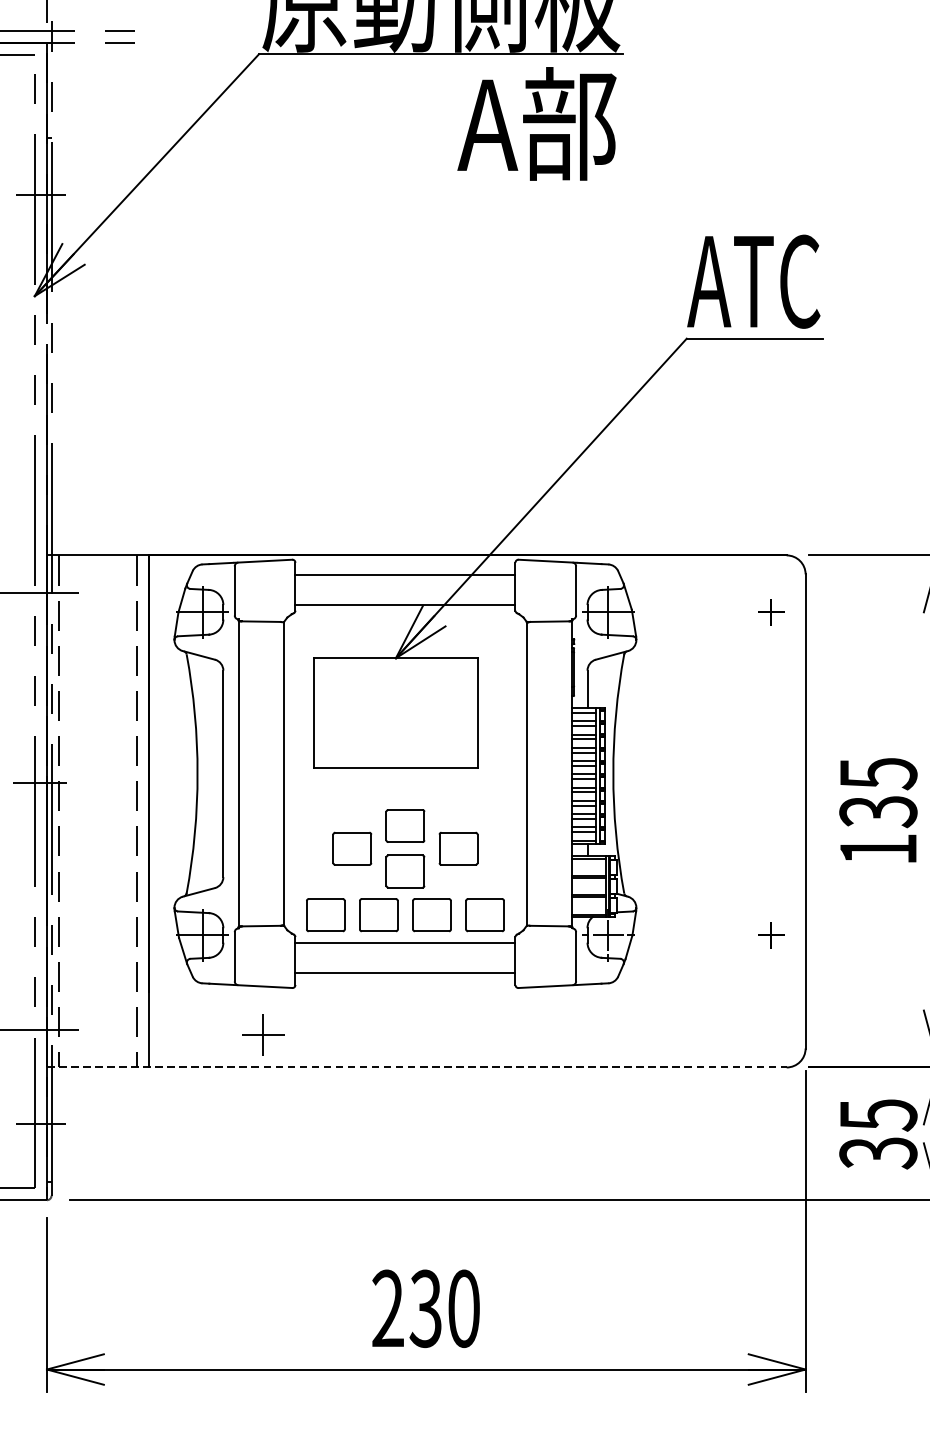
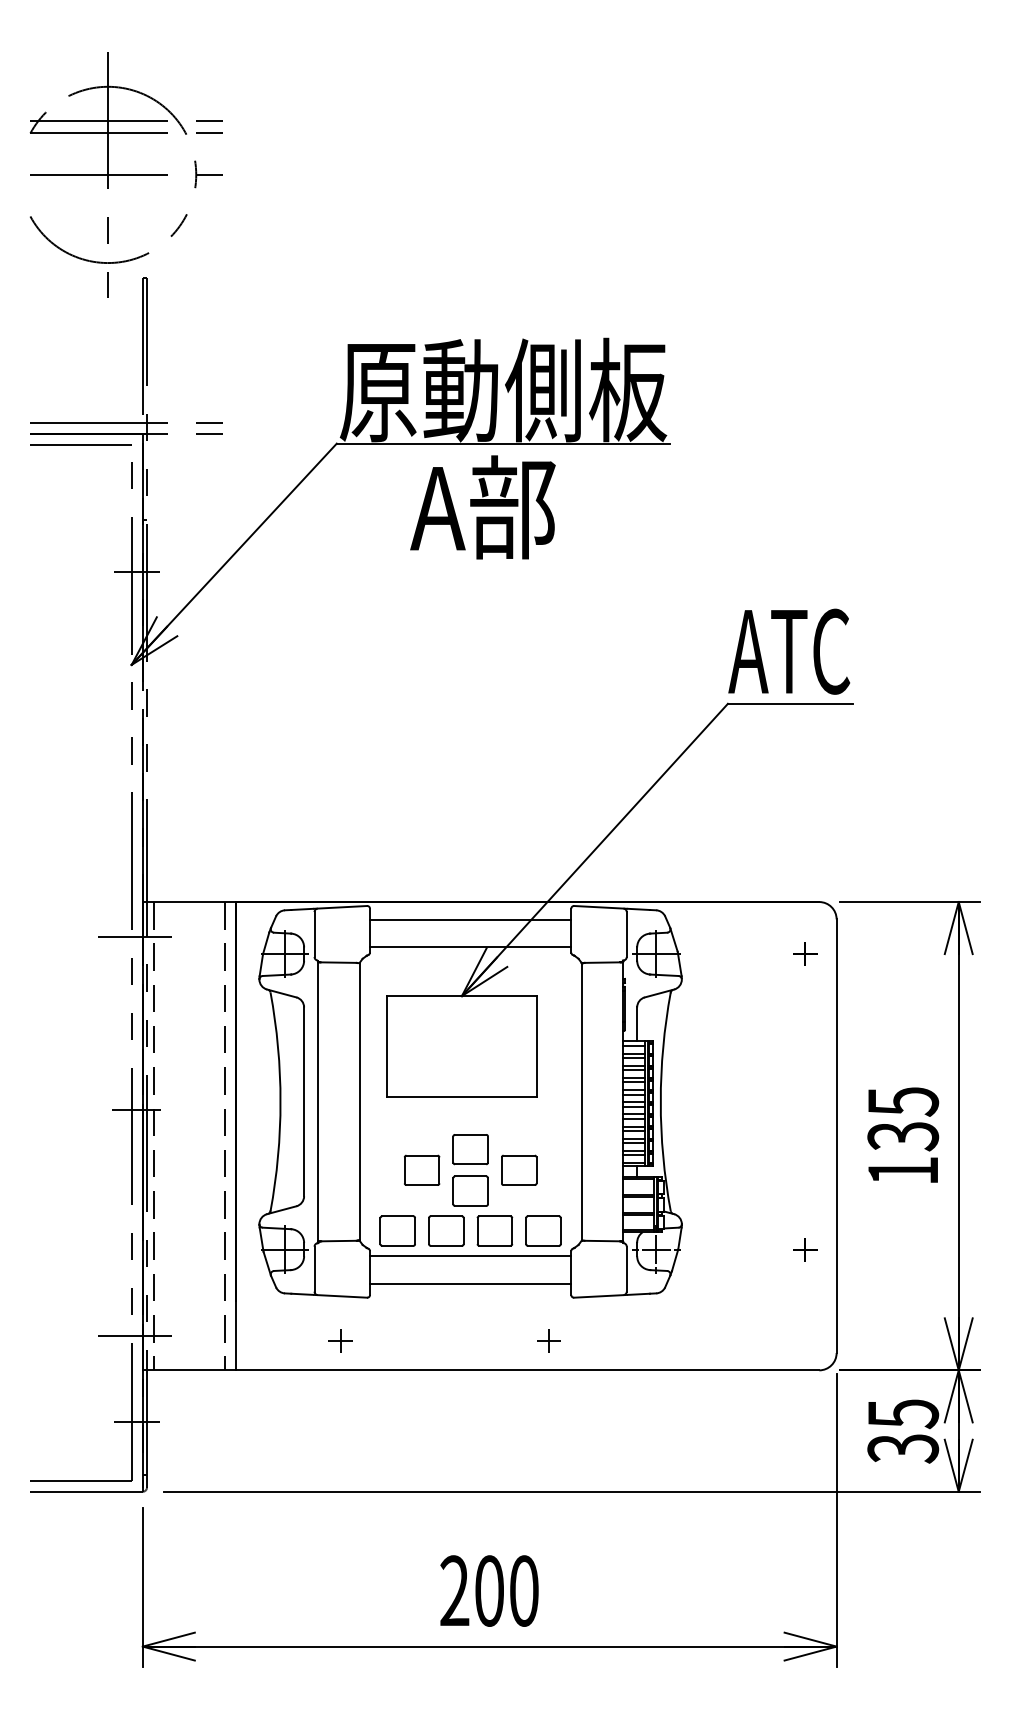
text: (536, 124) -> (482, 507), moved
part: (263, 1034) -> (340, 1340), size x0.62
part: (490, 1034) -> (548, 1340), added
line: (417, 1067) -> (481, 1370), dashed -> solid
text: (424, 1308) -> (488, 1590), 230 -> 200

